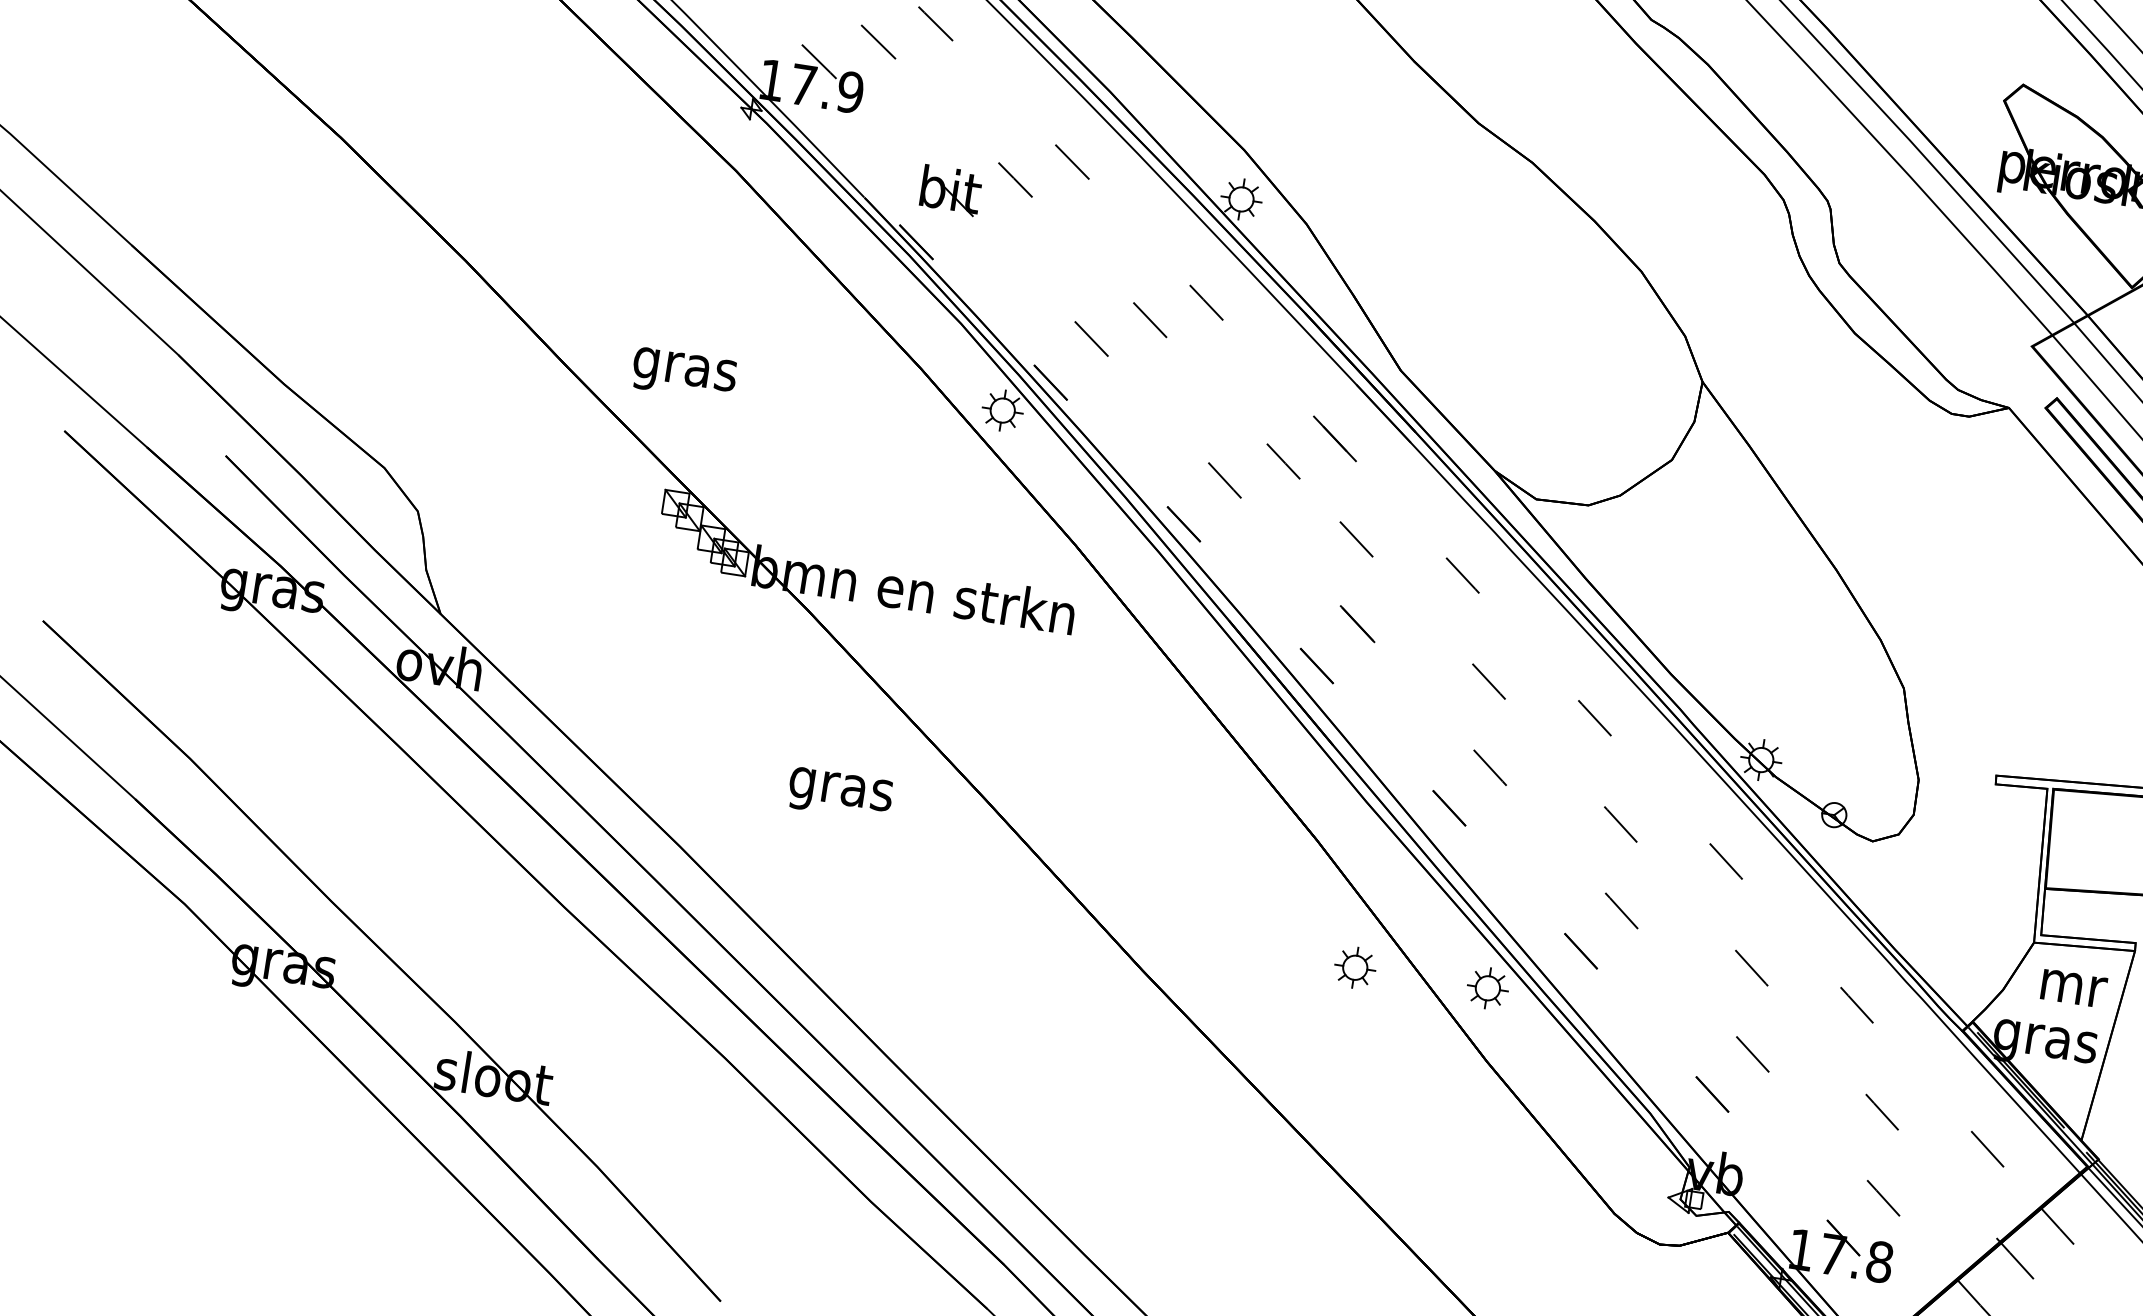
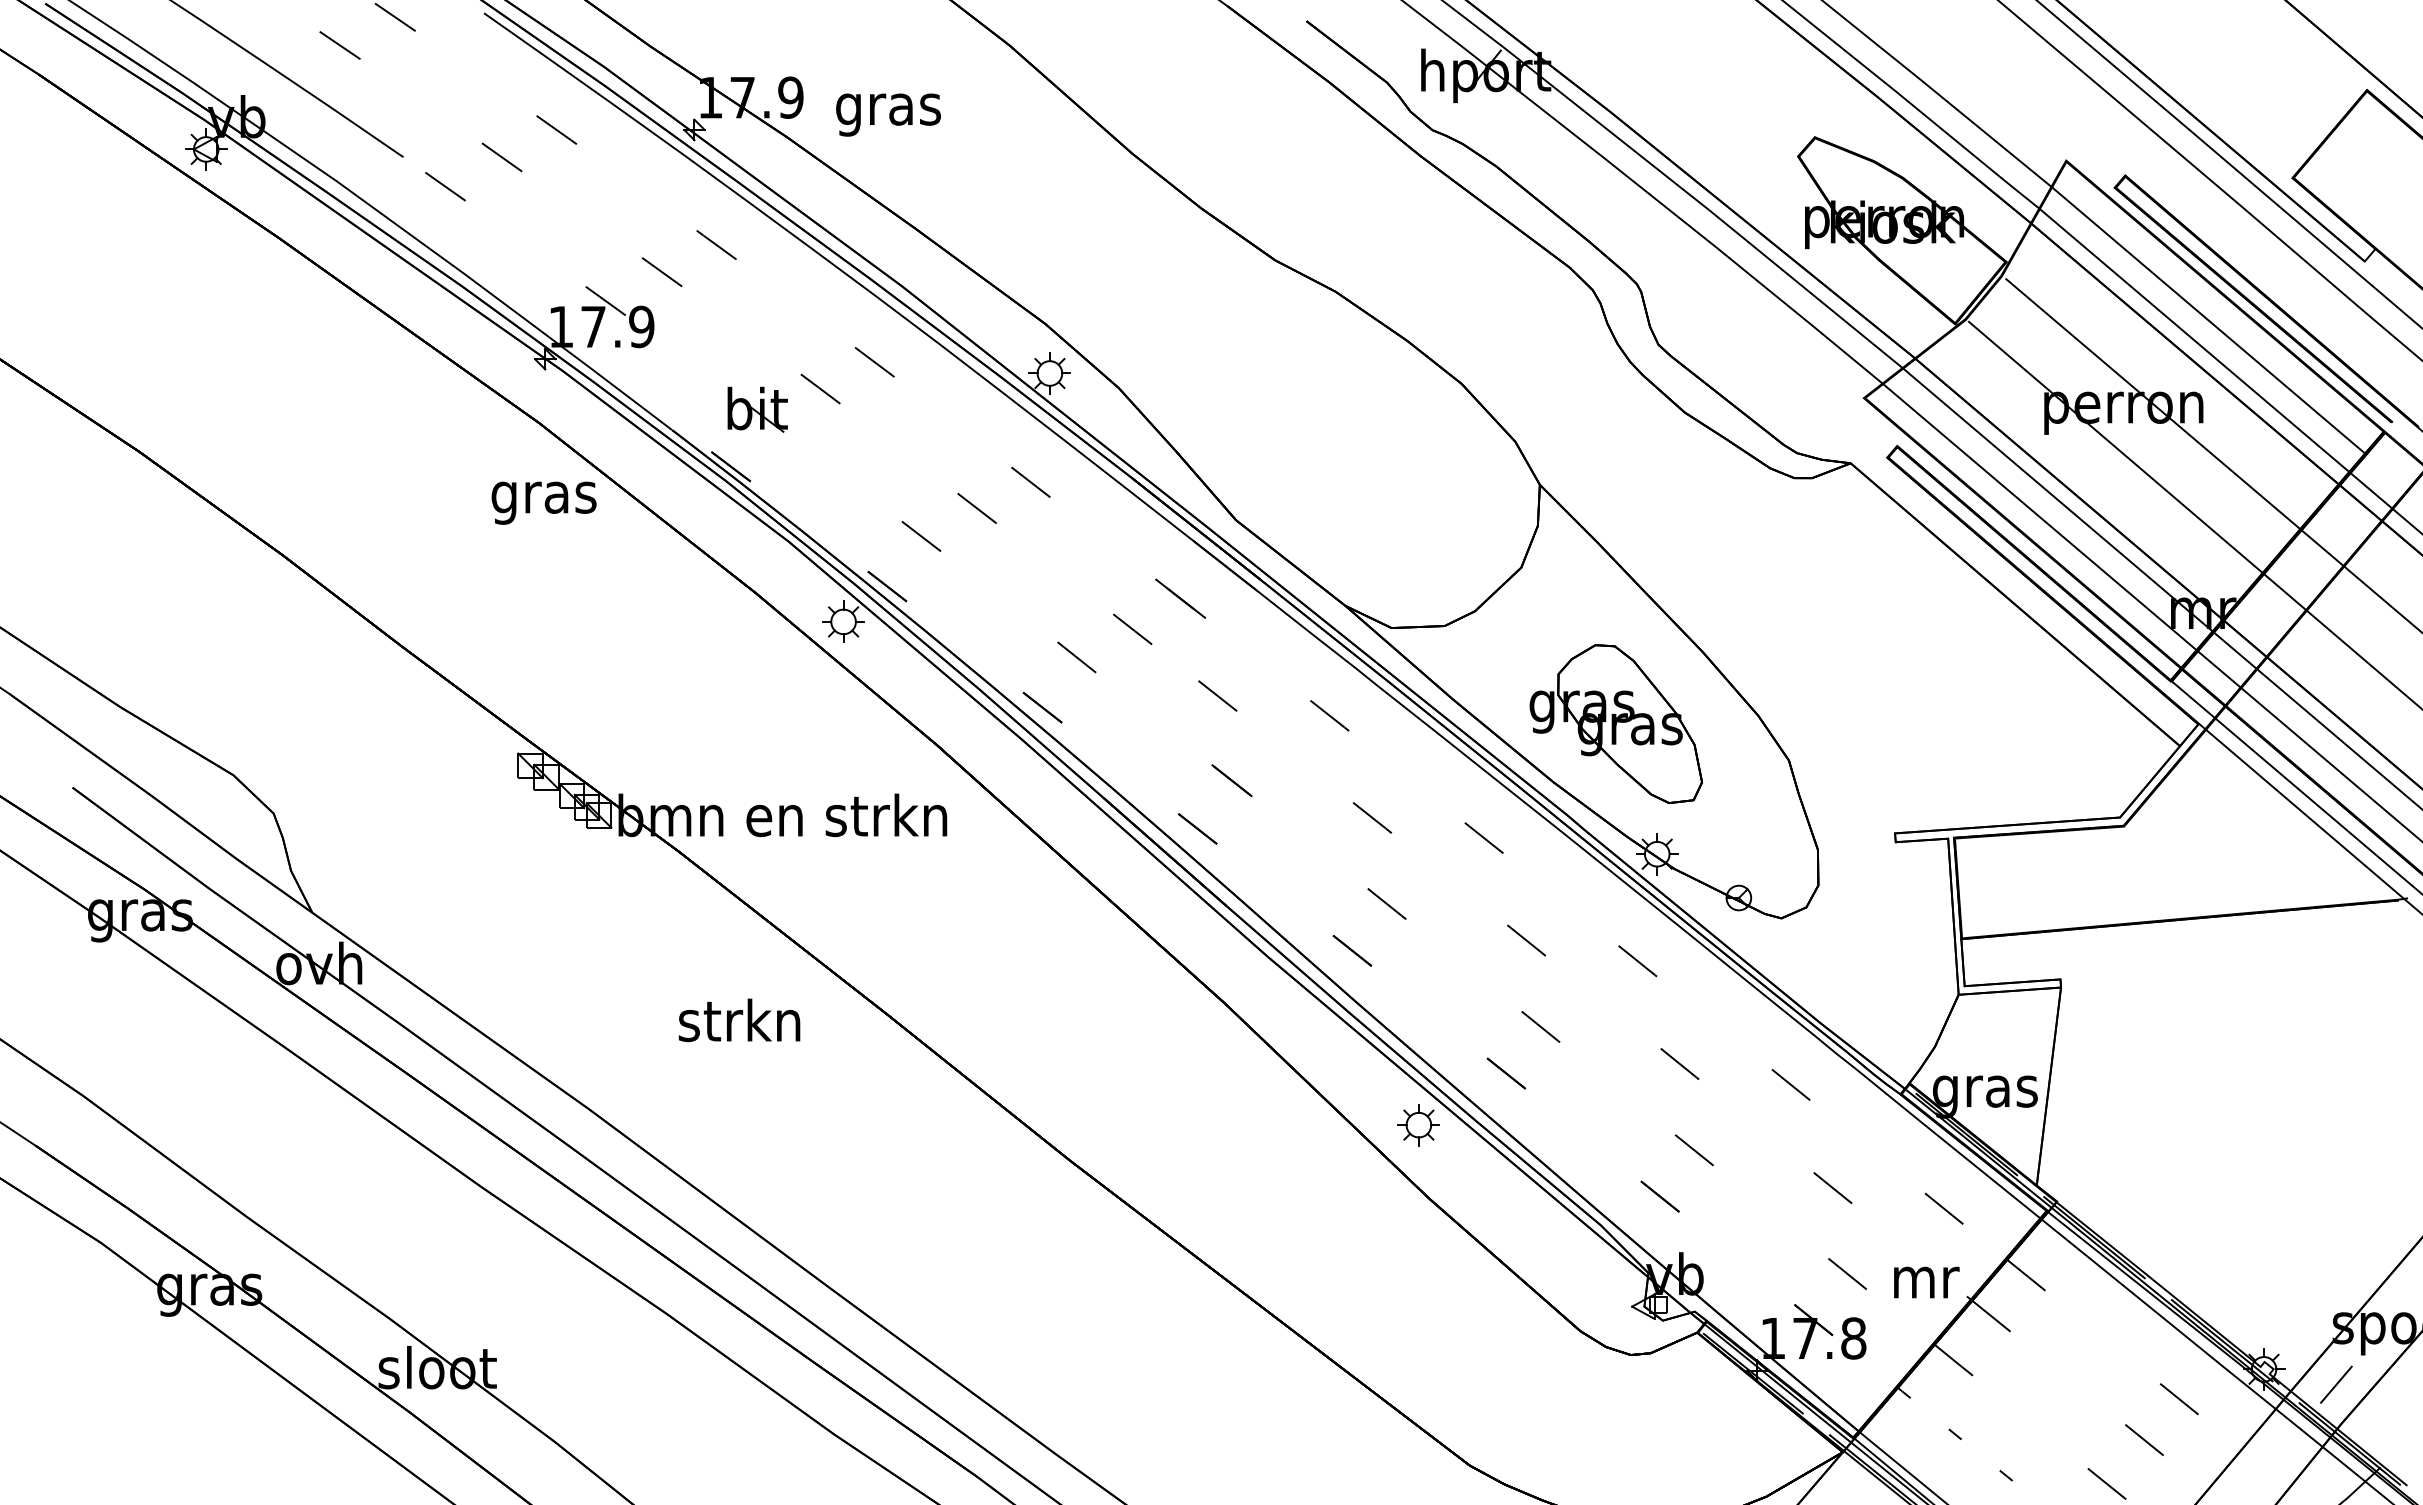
text: (683, 373) -> (543, 502), moved
part: (1740, 626) -> (1615, 723), added
text: (840, 788) -> (739, 1025), gras -> strkn
part: (1354, 968) -> (1282, 1125), removed
text: (2073, 988) -> (1926, 1282), moved

